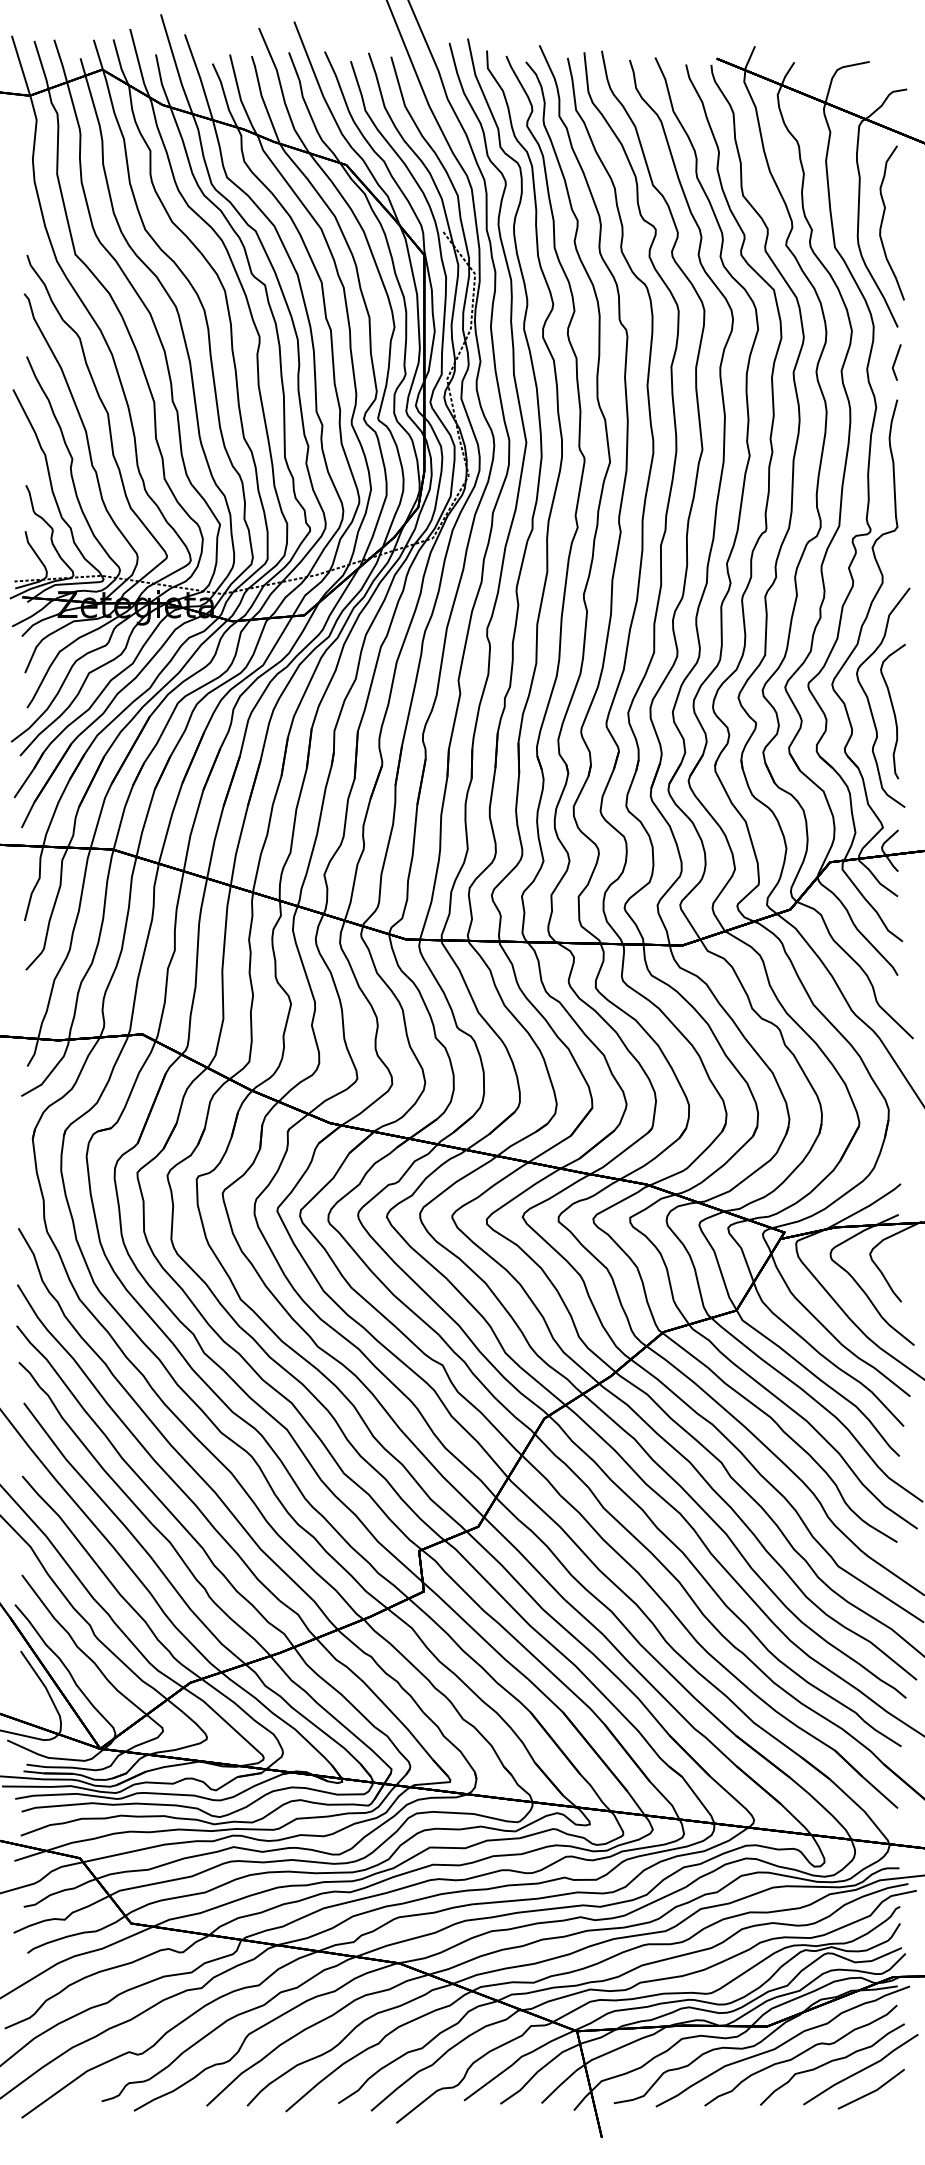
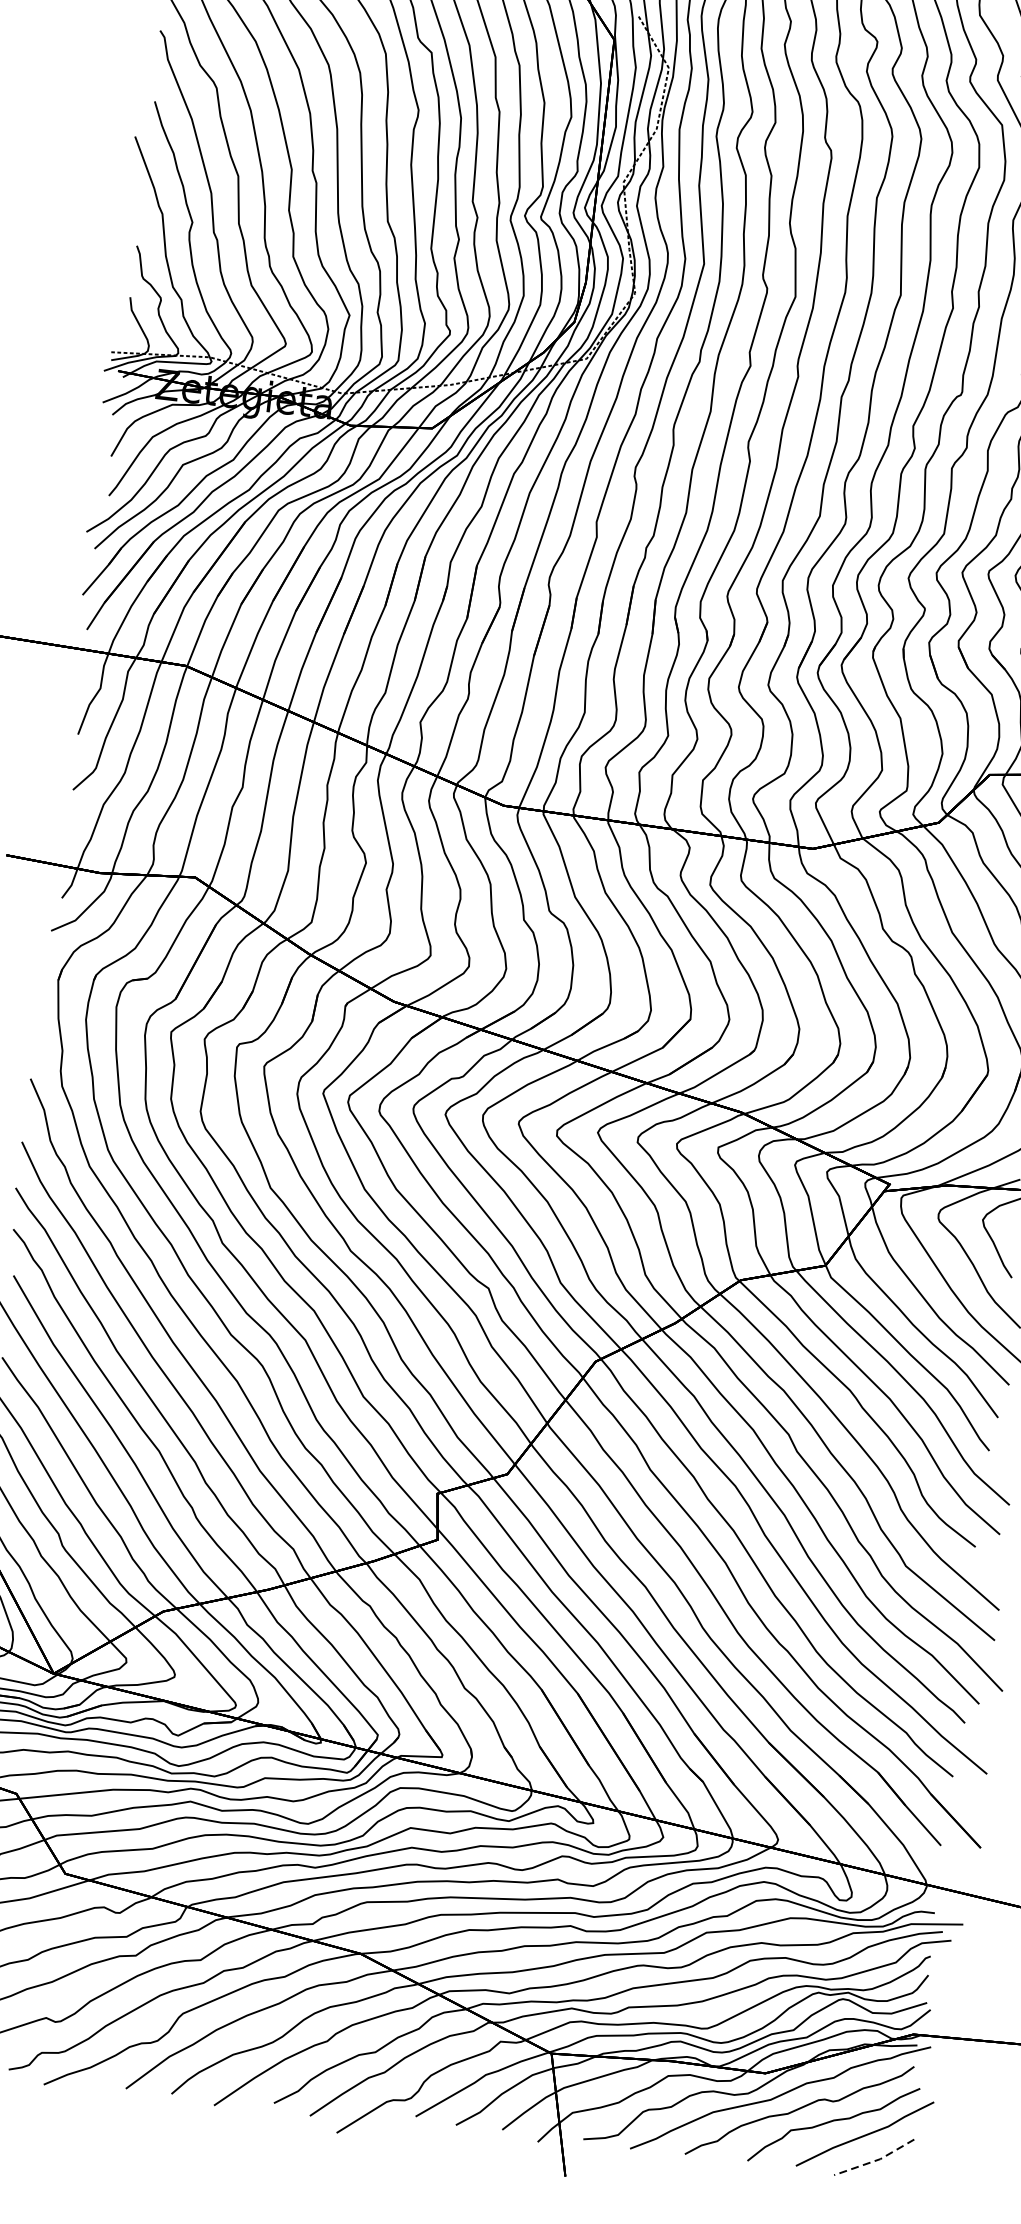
line: (873, 2091) -> (876, 2160), solid -> dashed

